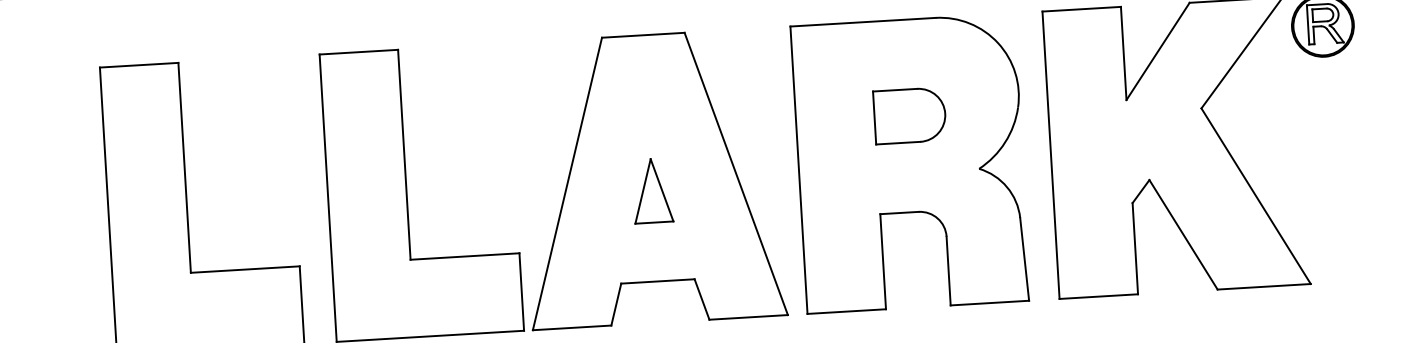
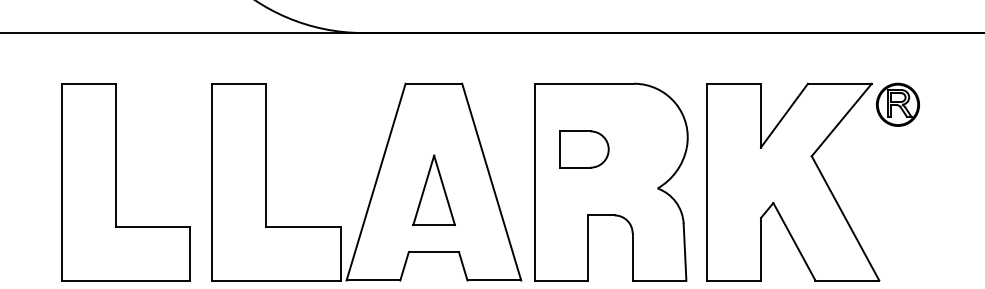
part: (909, 115) -> (584, 149), moved
part: (651, 189) -> (433, 189), size x1.6

